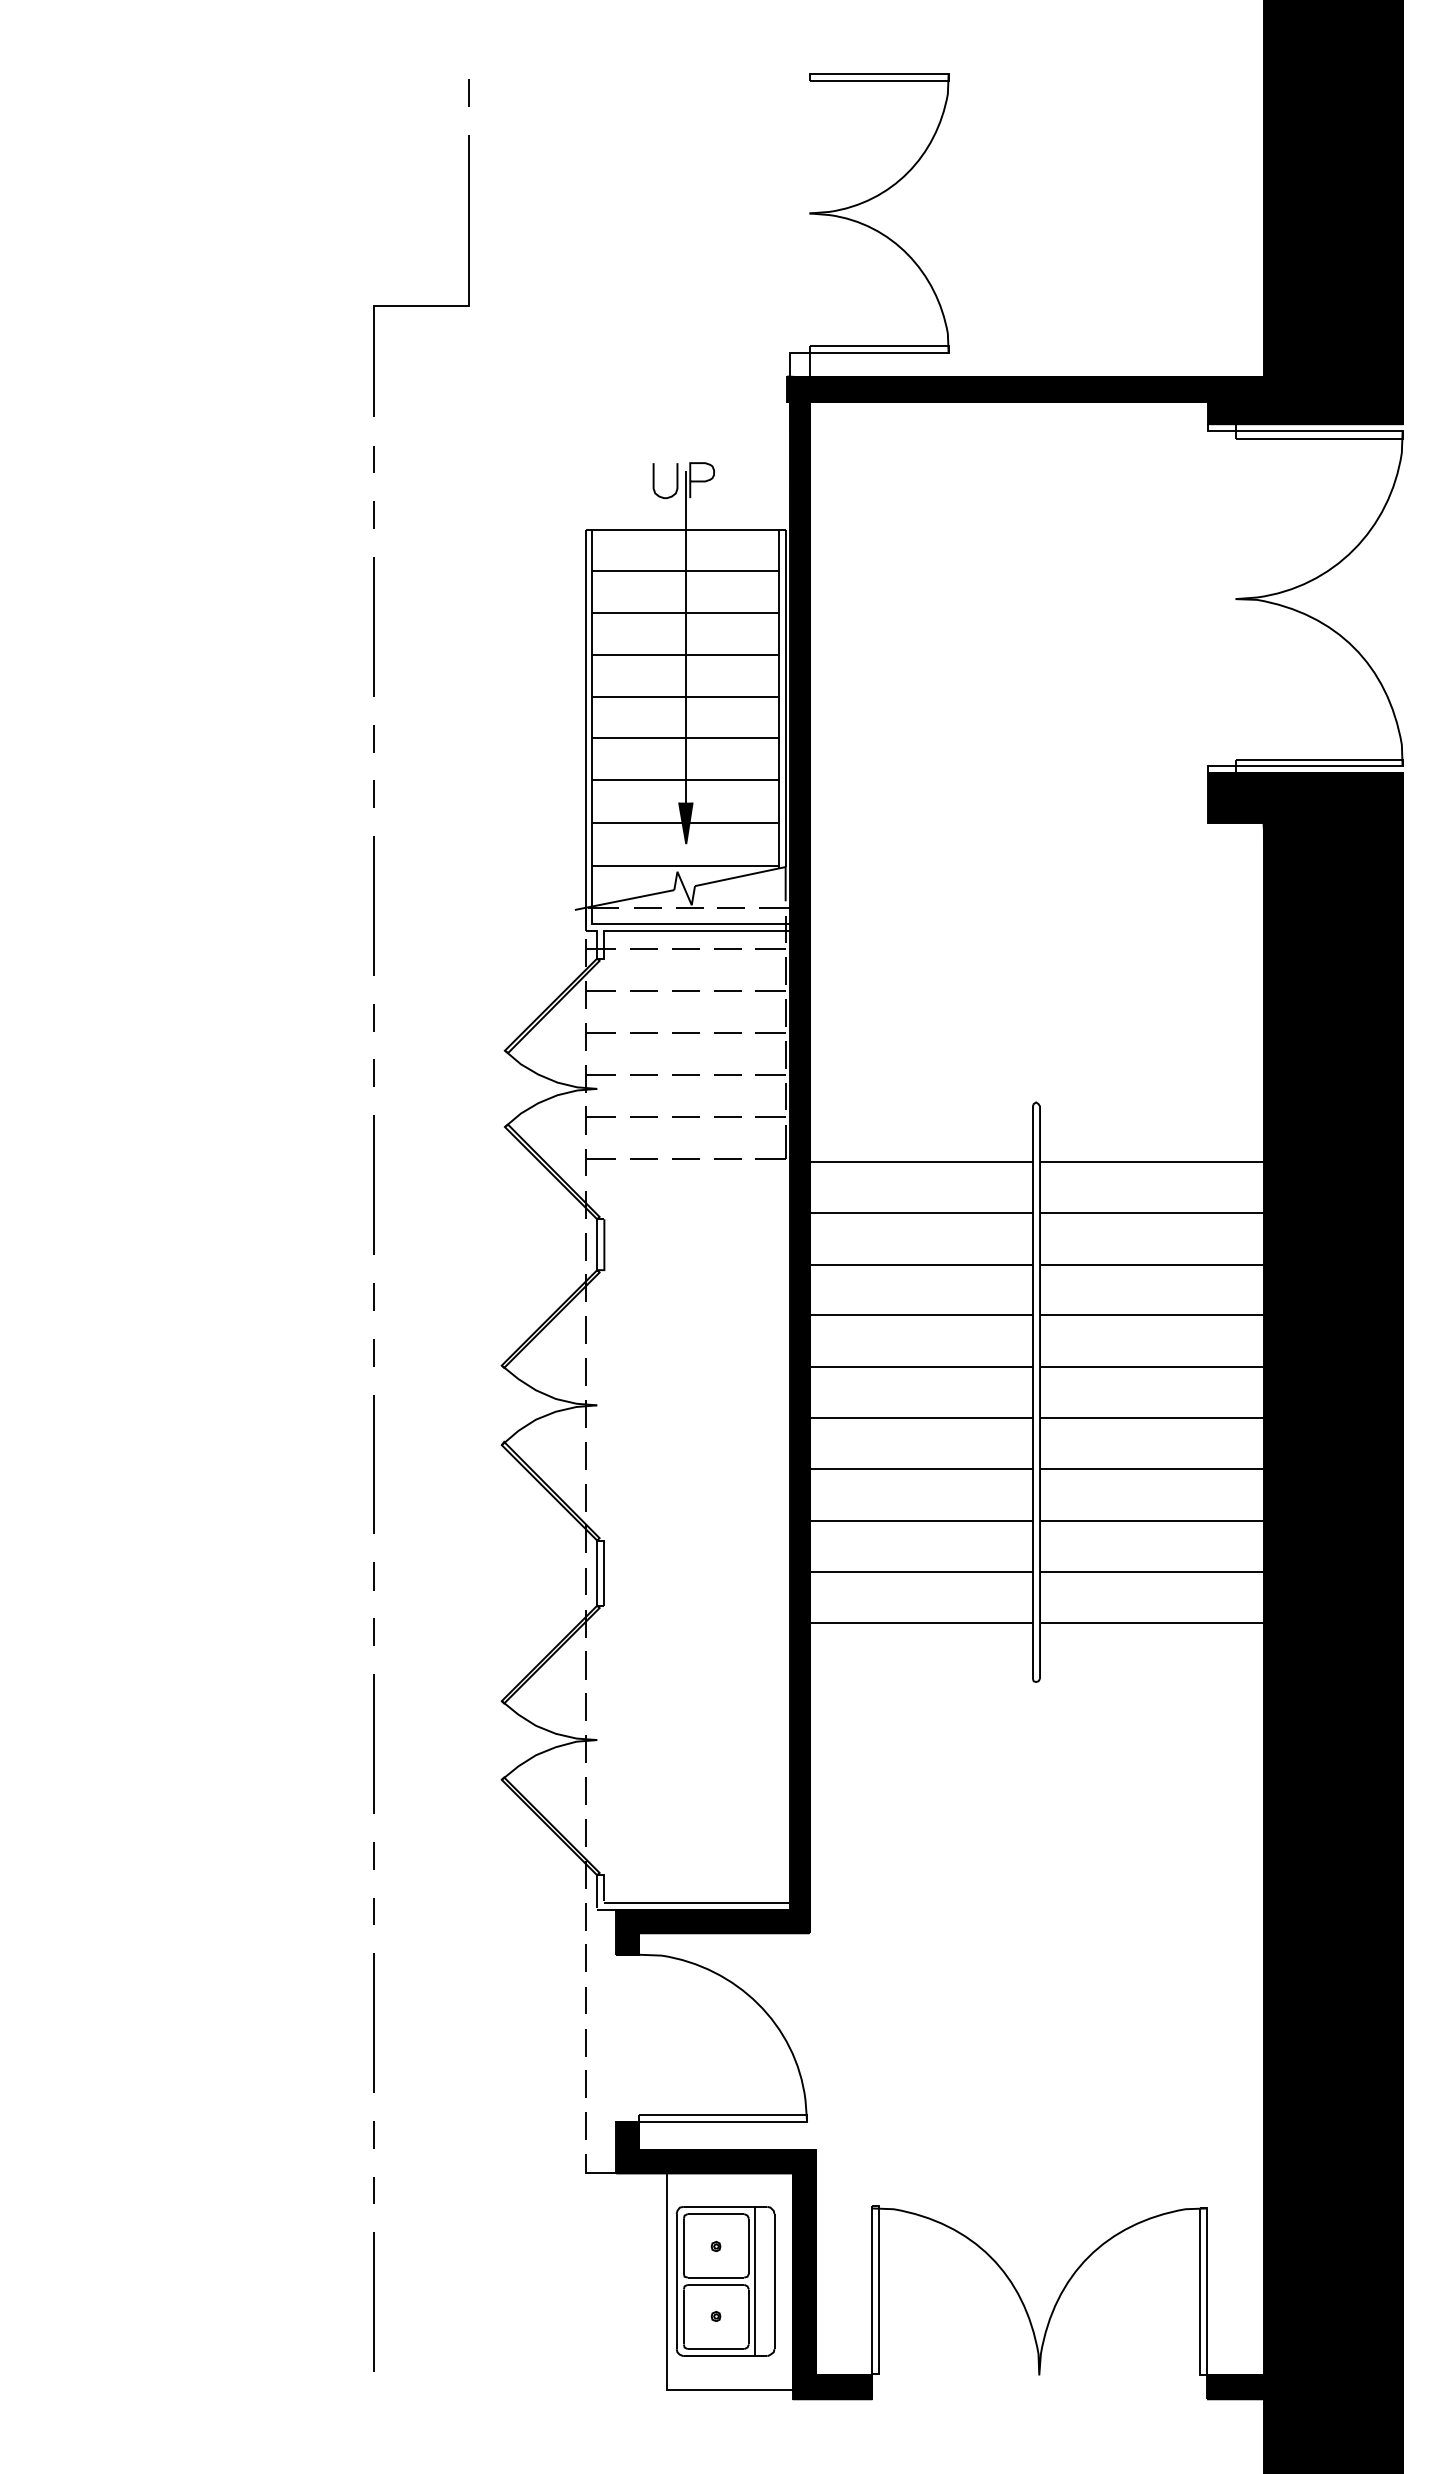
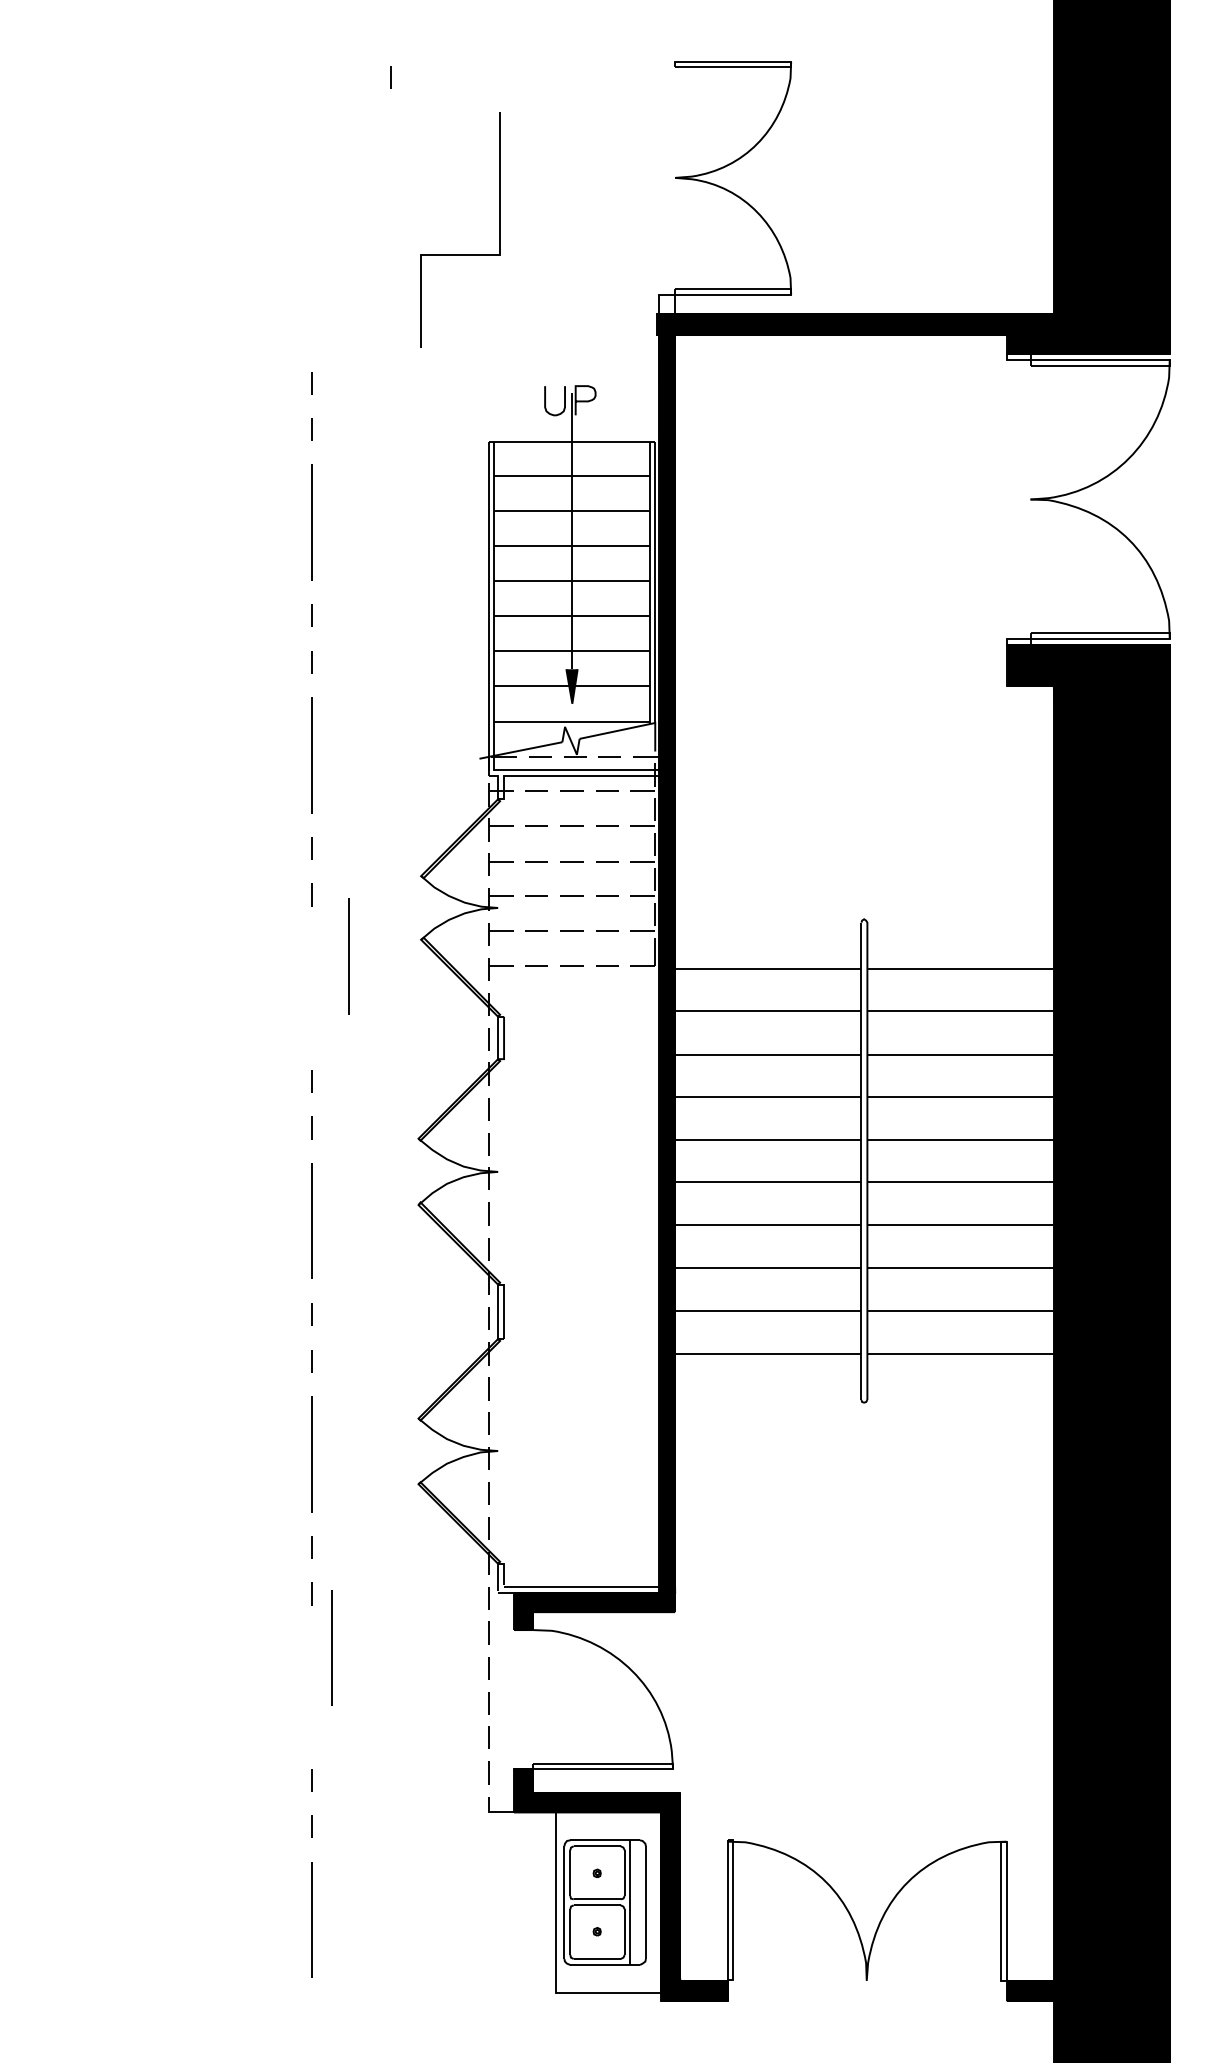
line: (421, 305) -> (460, 254), moved
line: (373, 1185) -> (348, 956), moved
line: (373, 2022) -> (331, 1647), moved

